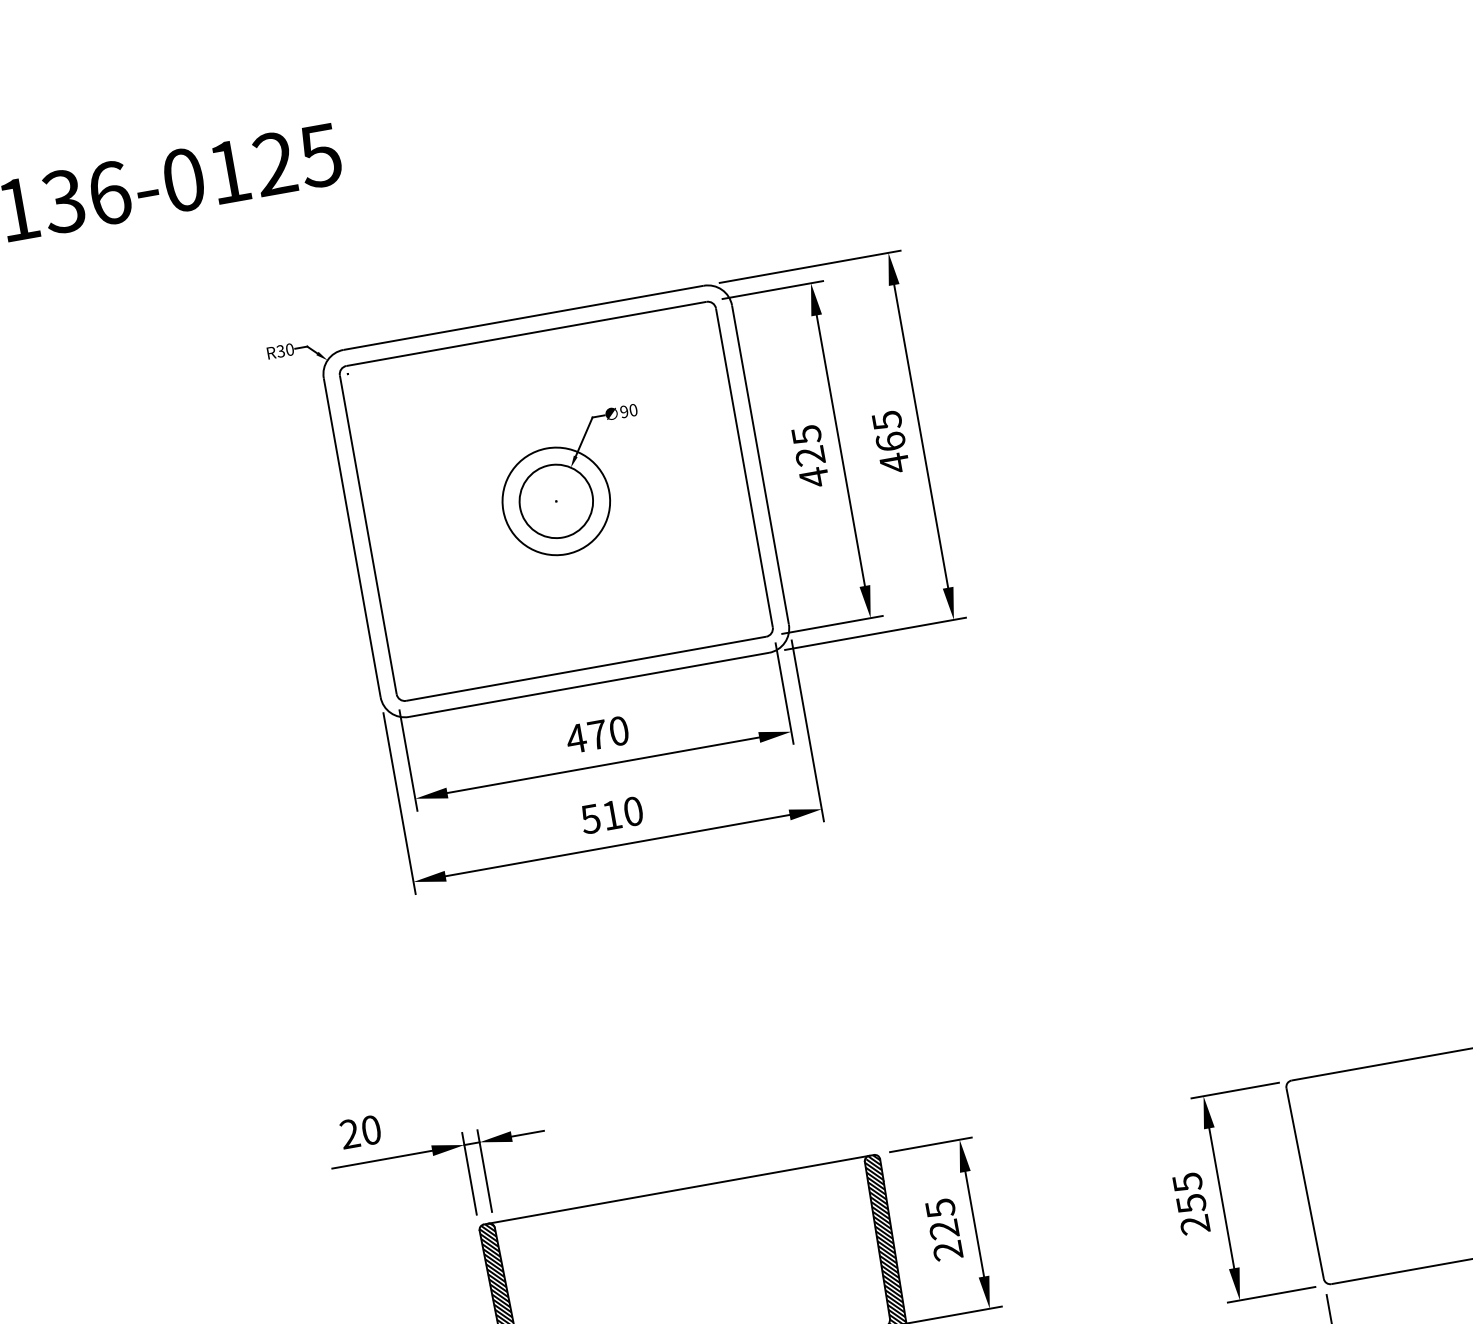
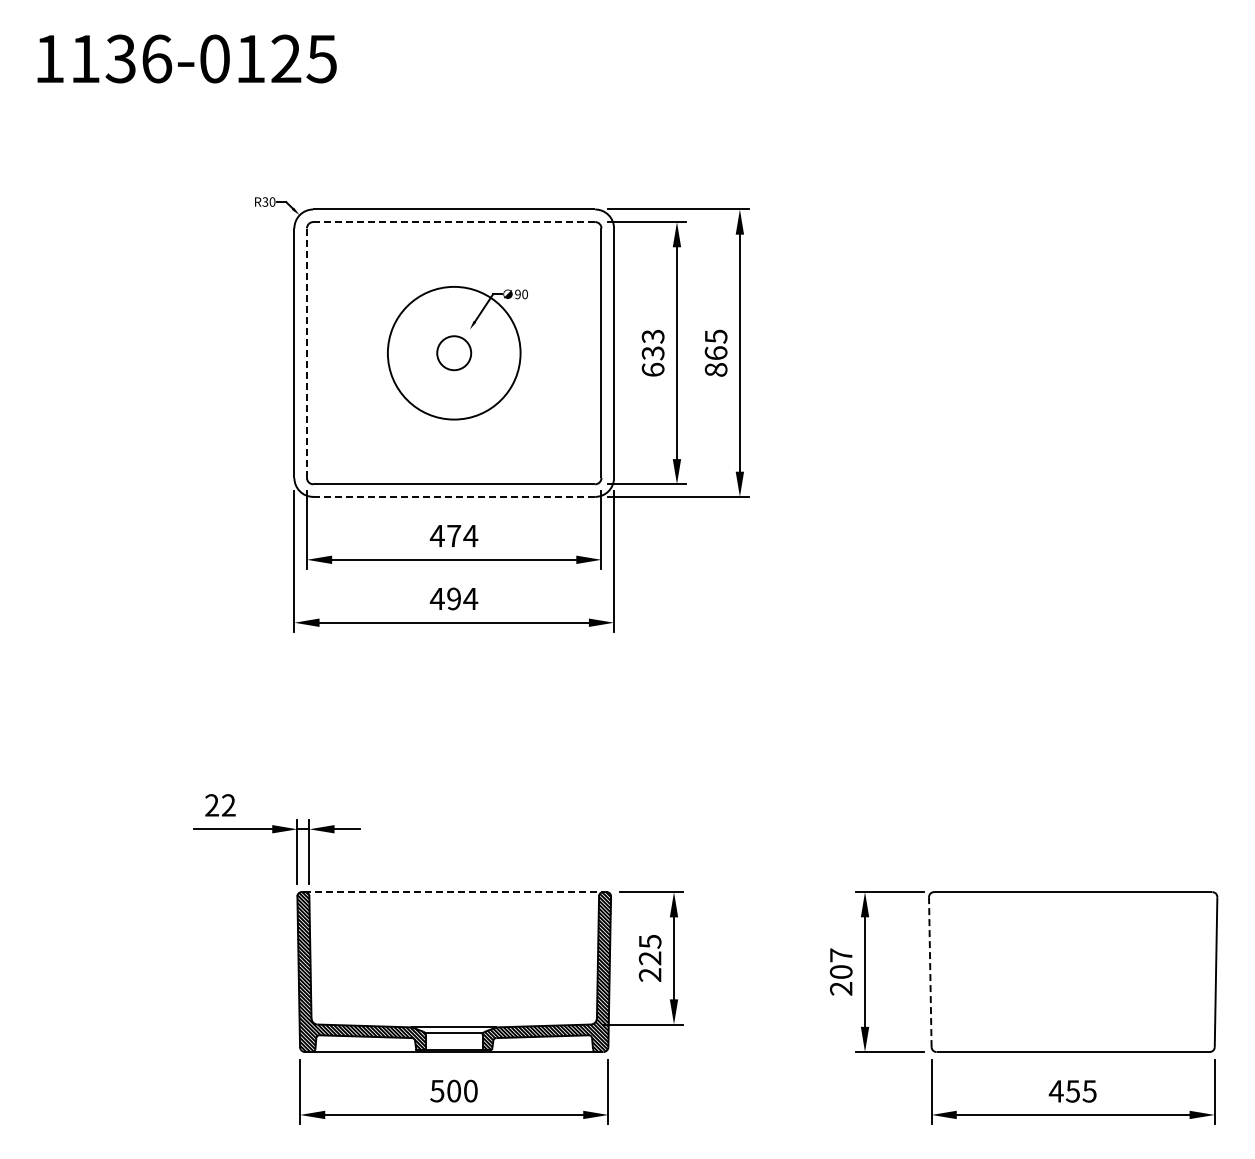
line: (526, 334) -> (454, 222), solid -> dashed
text: (809, 456) -> (652, 353), 425 -> 633
text: (893, 462) -> (715, 369), 465 -> 865
circle: (555, 500) -> (453, 352), size x0.6
circle: (555, 500) -> (453, 352), size x1.6
line: (367, 535) -> (306, 353), solid -> dashed
line: (589, 684) -> (454, 496), solid -> dashed
text: (618, 730) -> (470, 535), 470 -> 474
text: (611, 814) -> (453, 598), 510 -> 494
text: (370, 1130) -> (228, 805), 20 -> 22
line: (1305, 1183) -> (930, 972), solid -> dashed
line: (679, 1190) -> (454, 892), solid -> dashed
text: (1188, 1192) -> (840, 963), 255 -> 207

